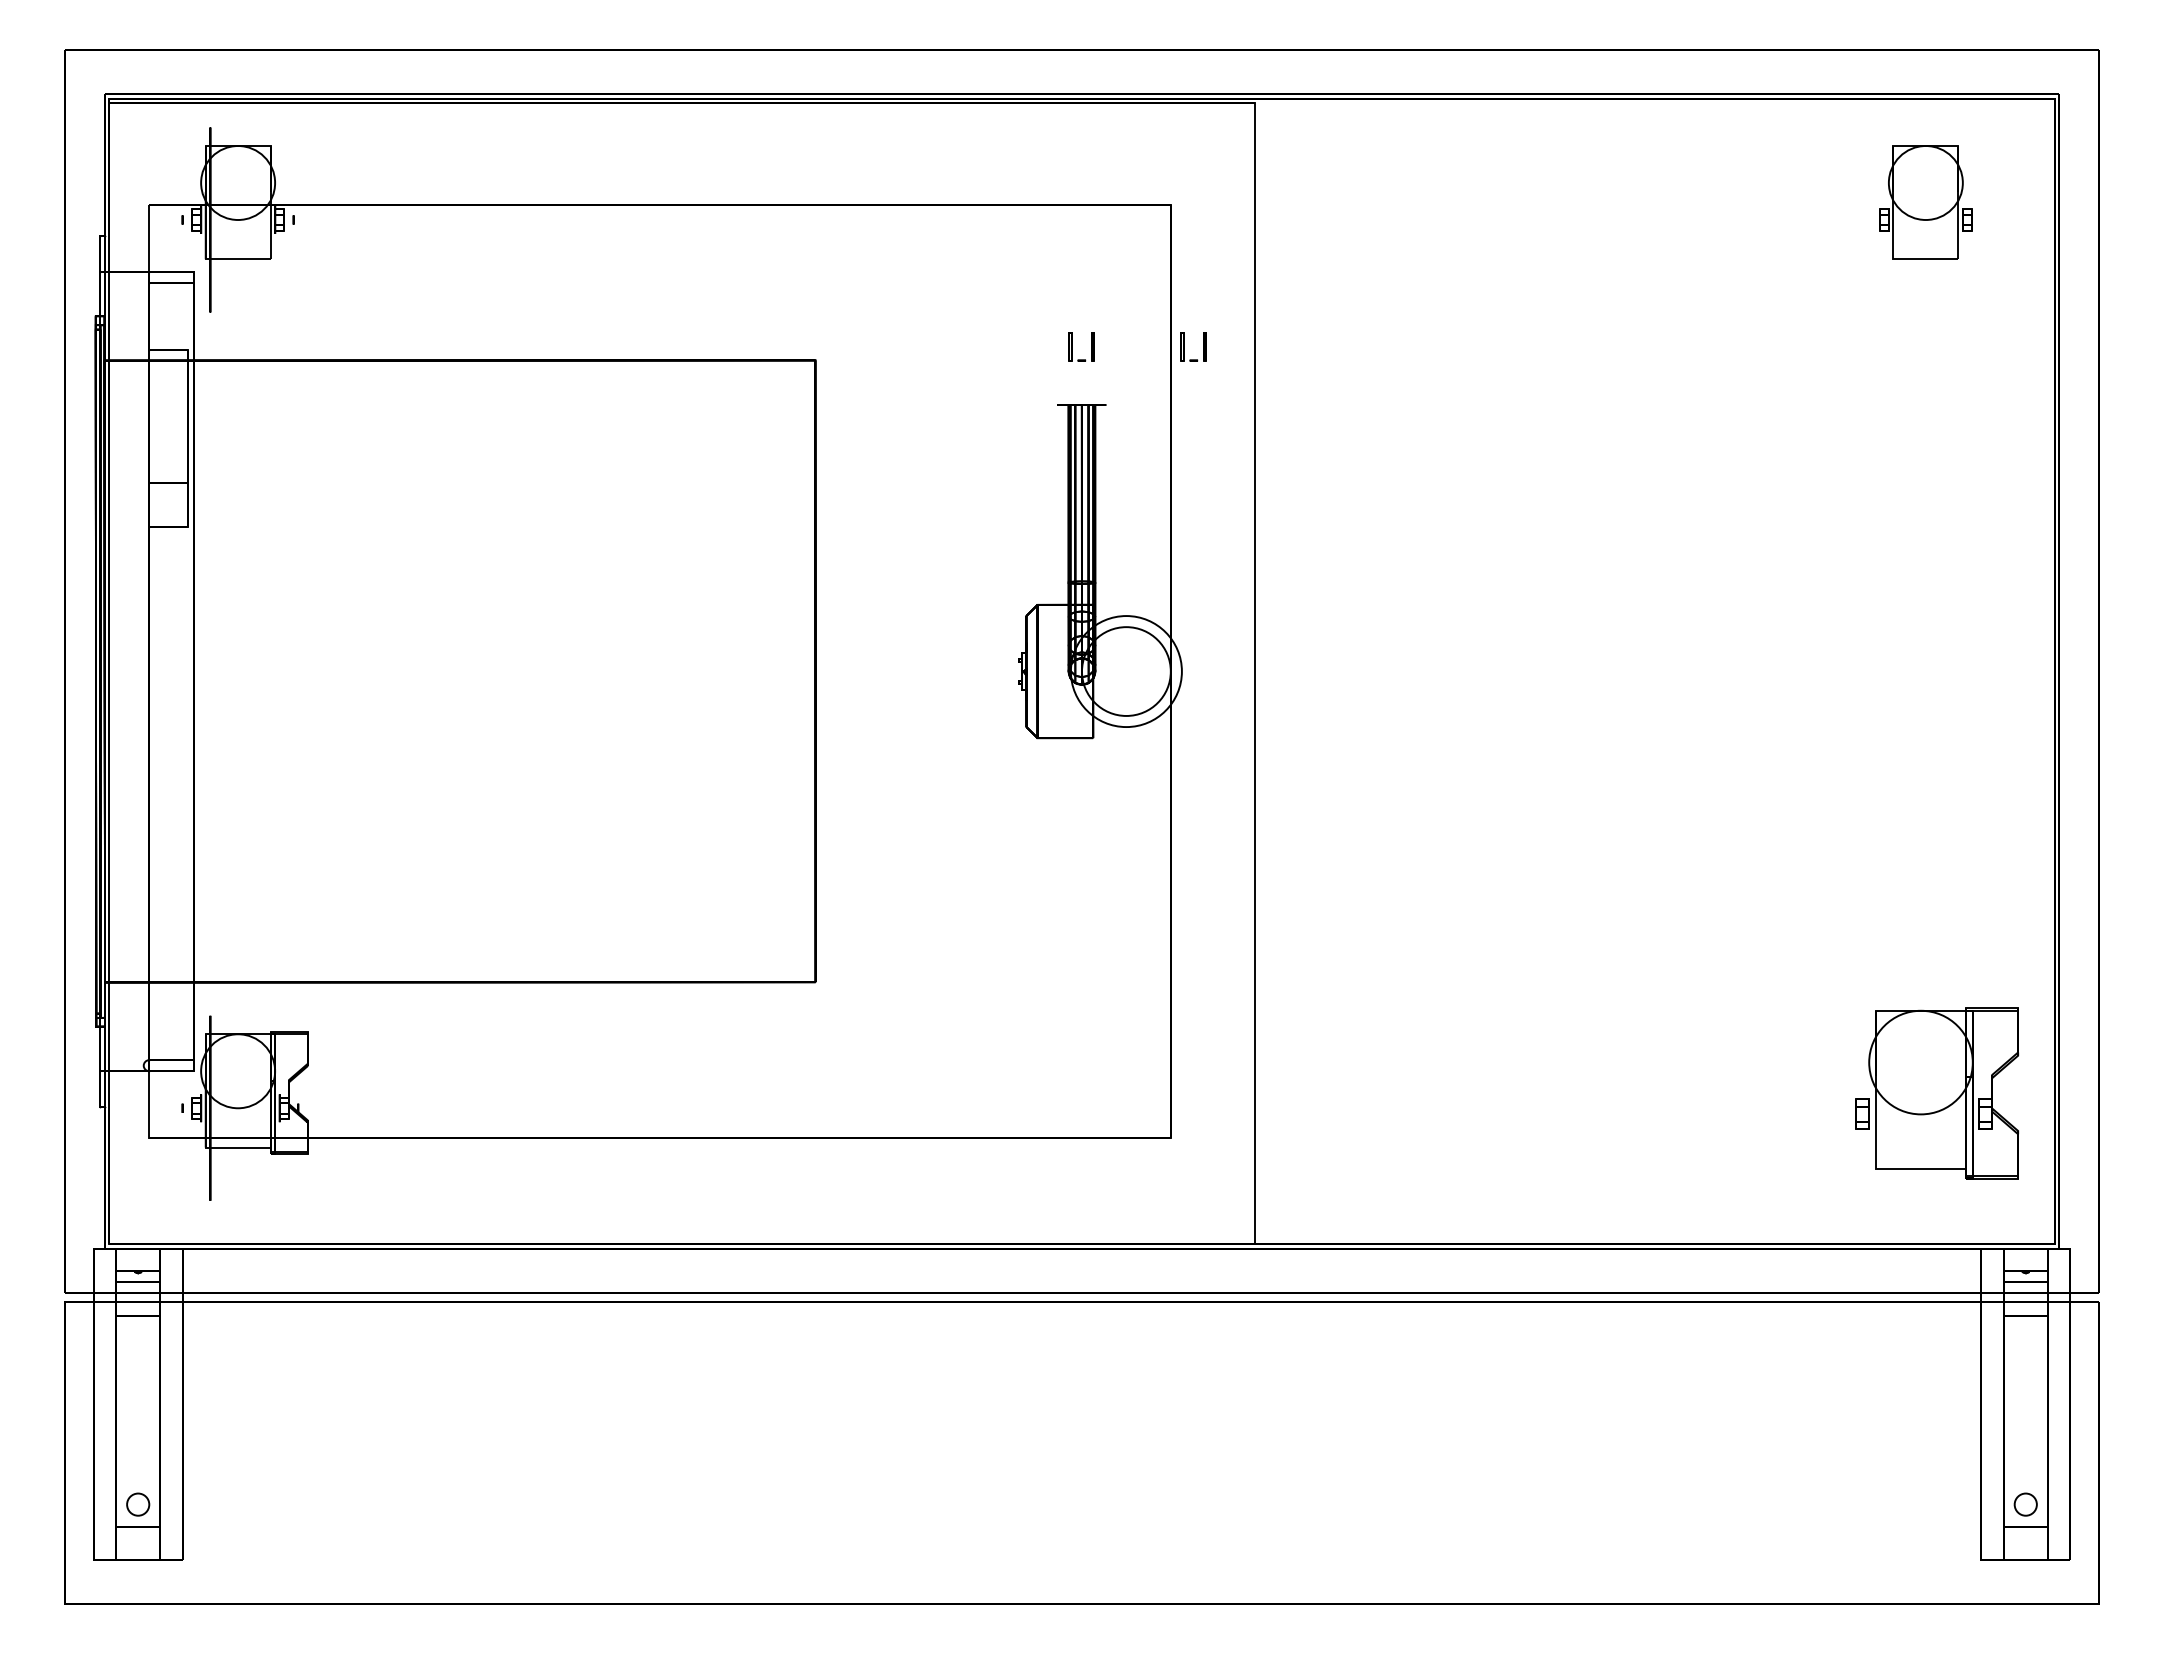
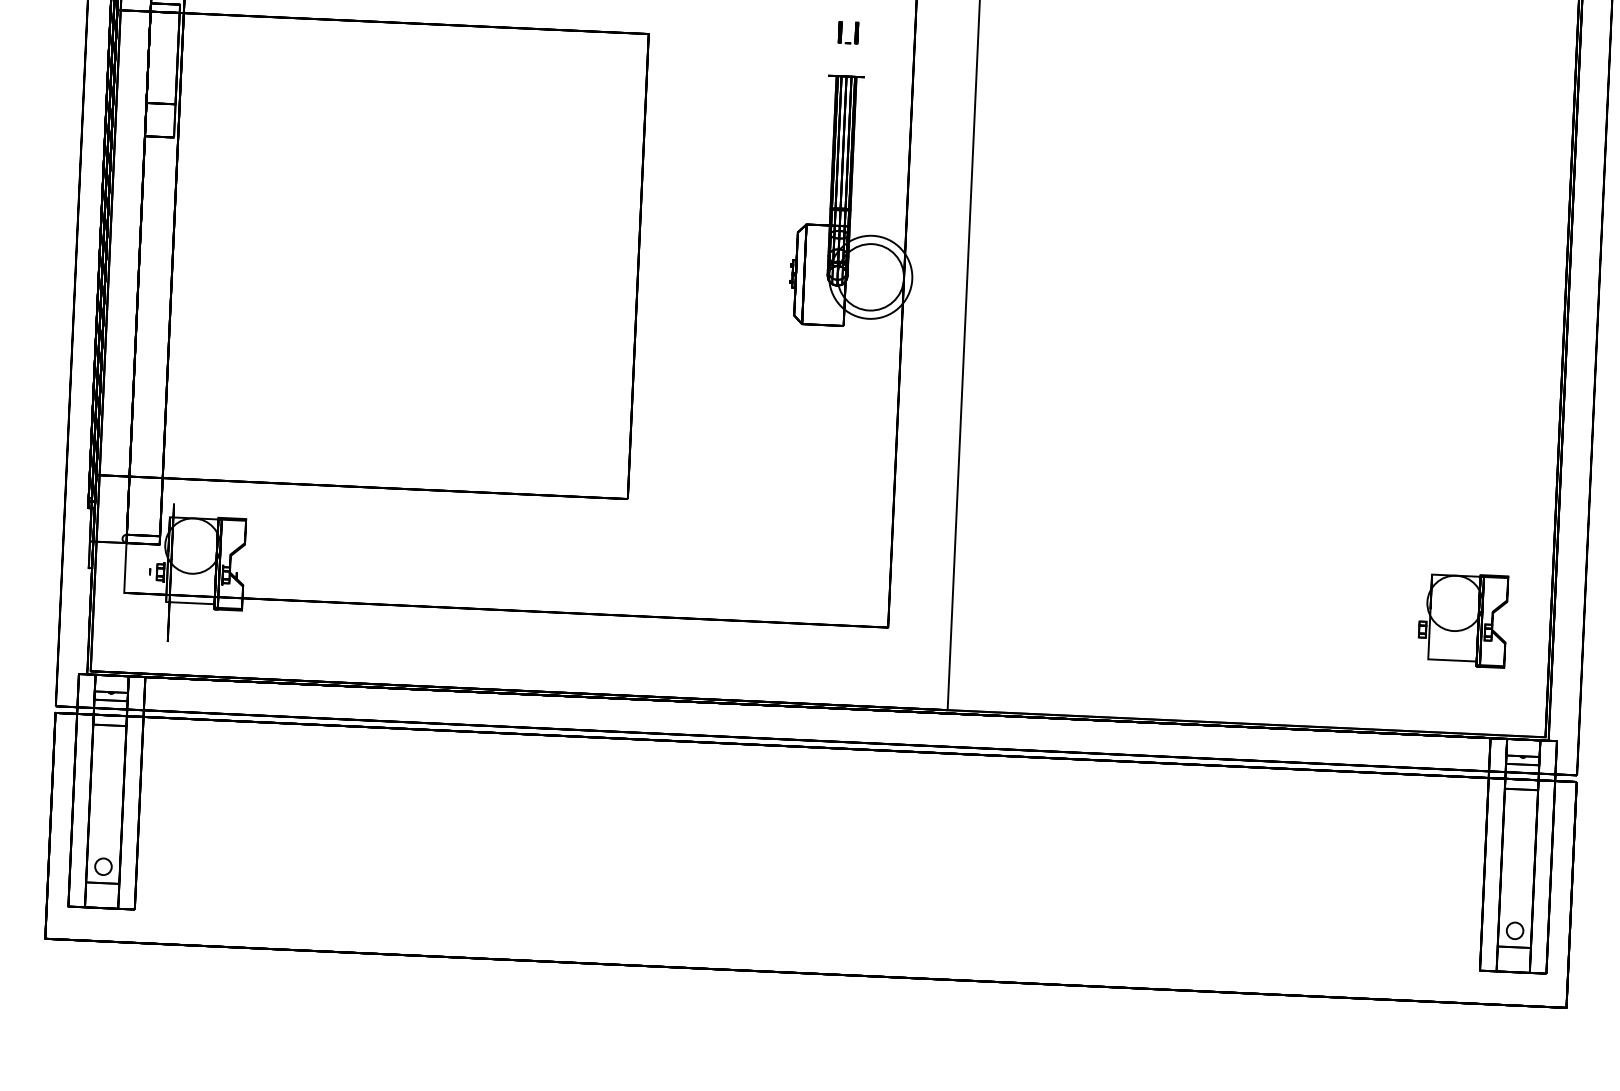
part: (1184, 346) -> (925, 36), removed
part: (1937, 1092) -> (1463, 619), size x0.71

